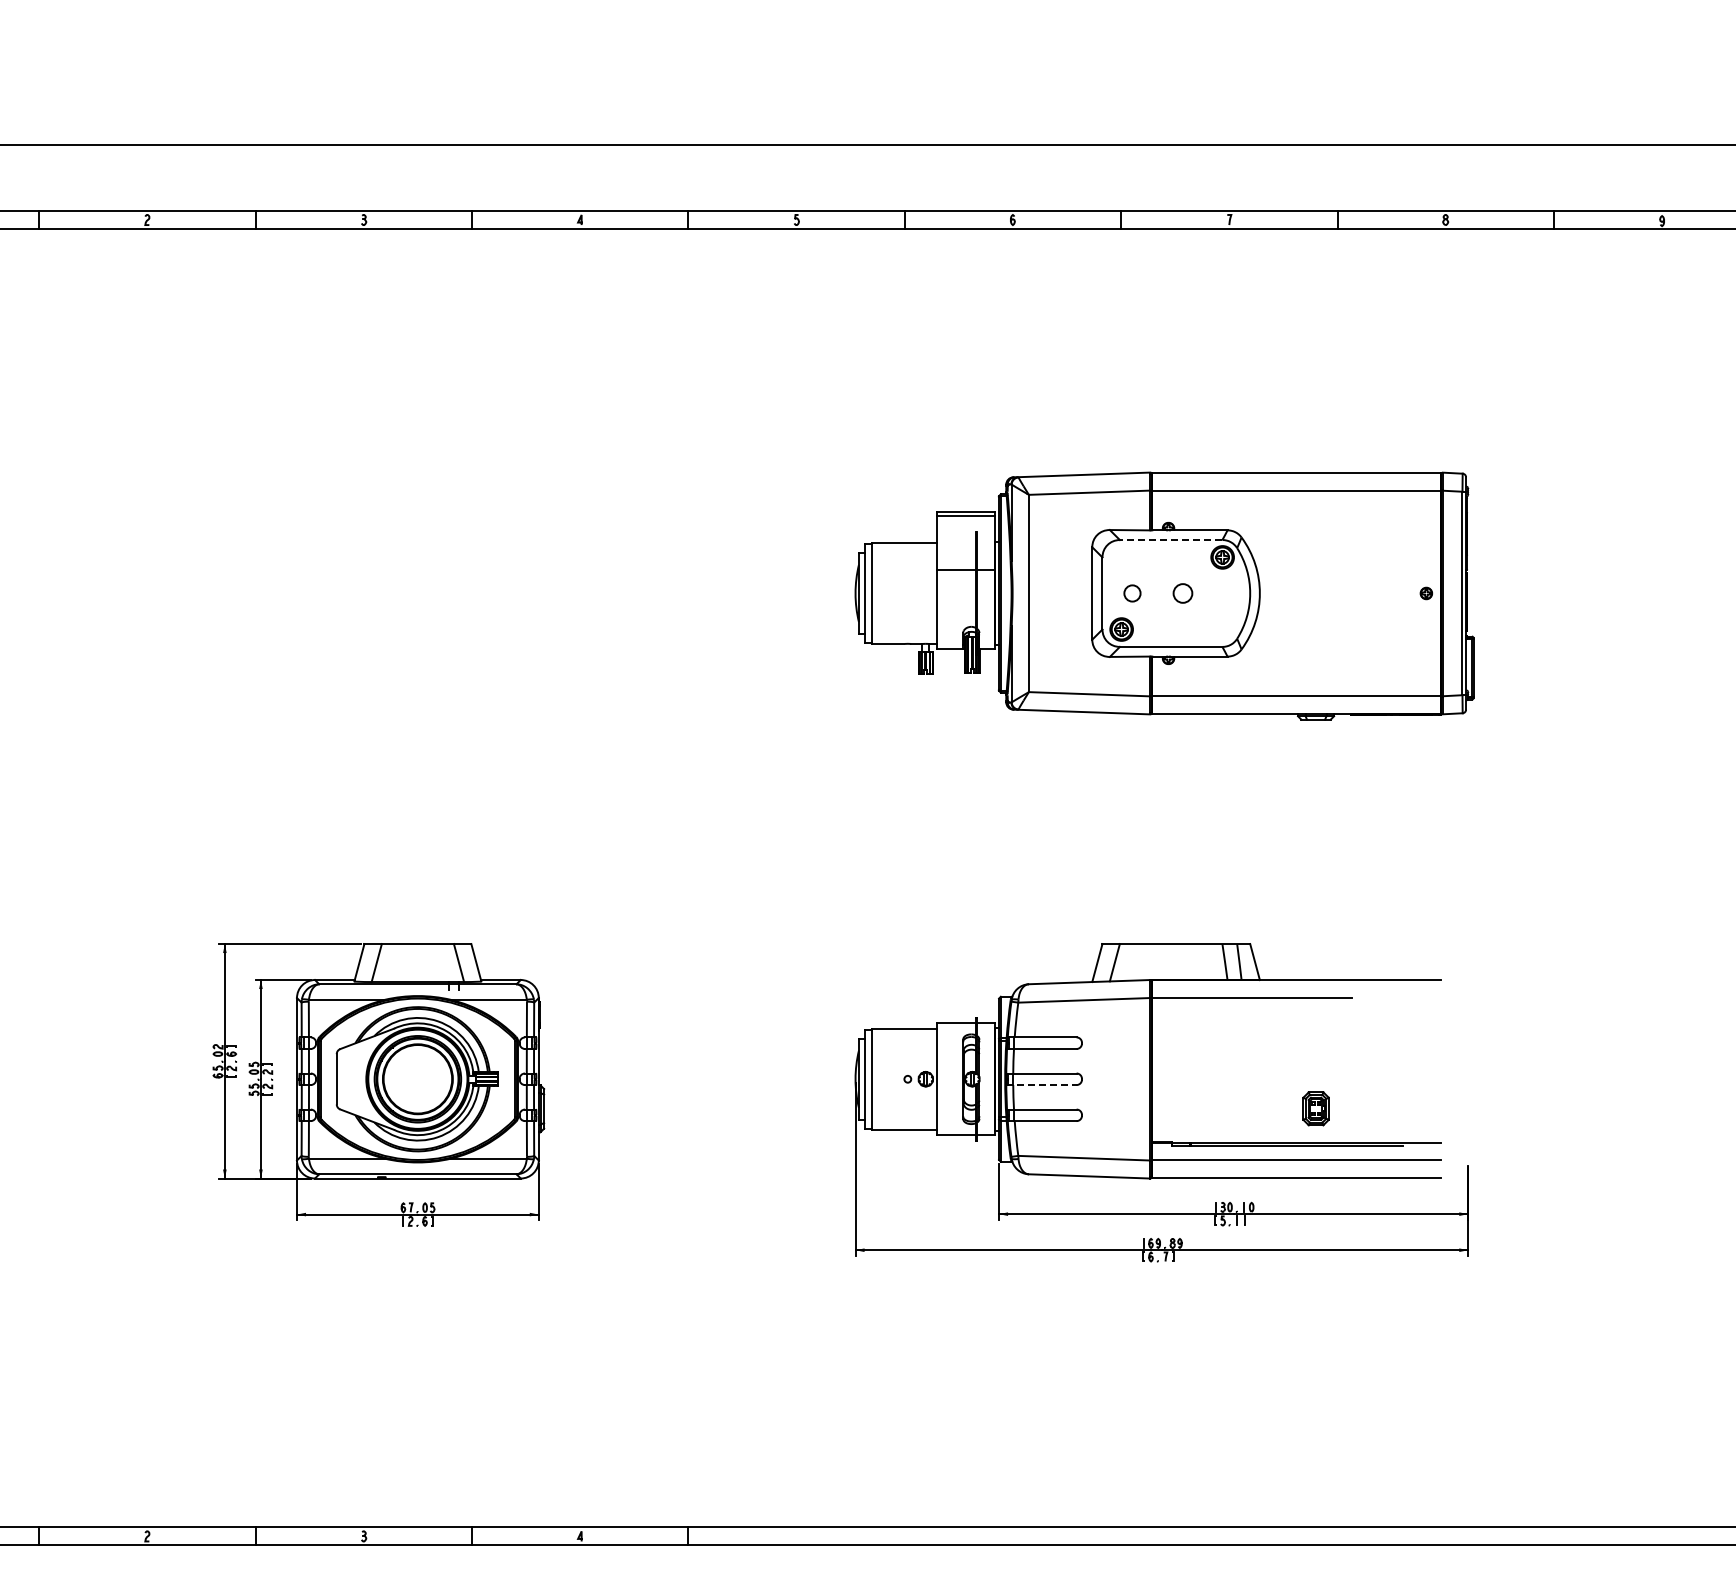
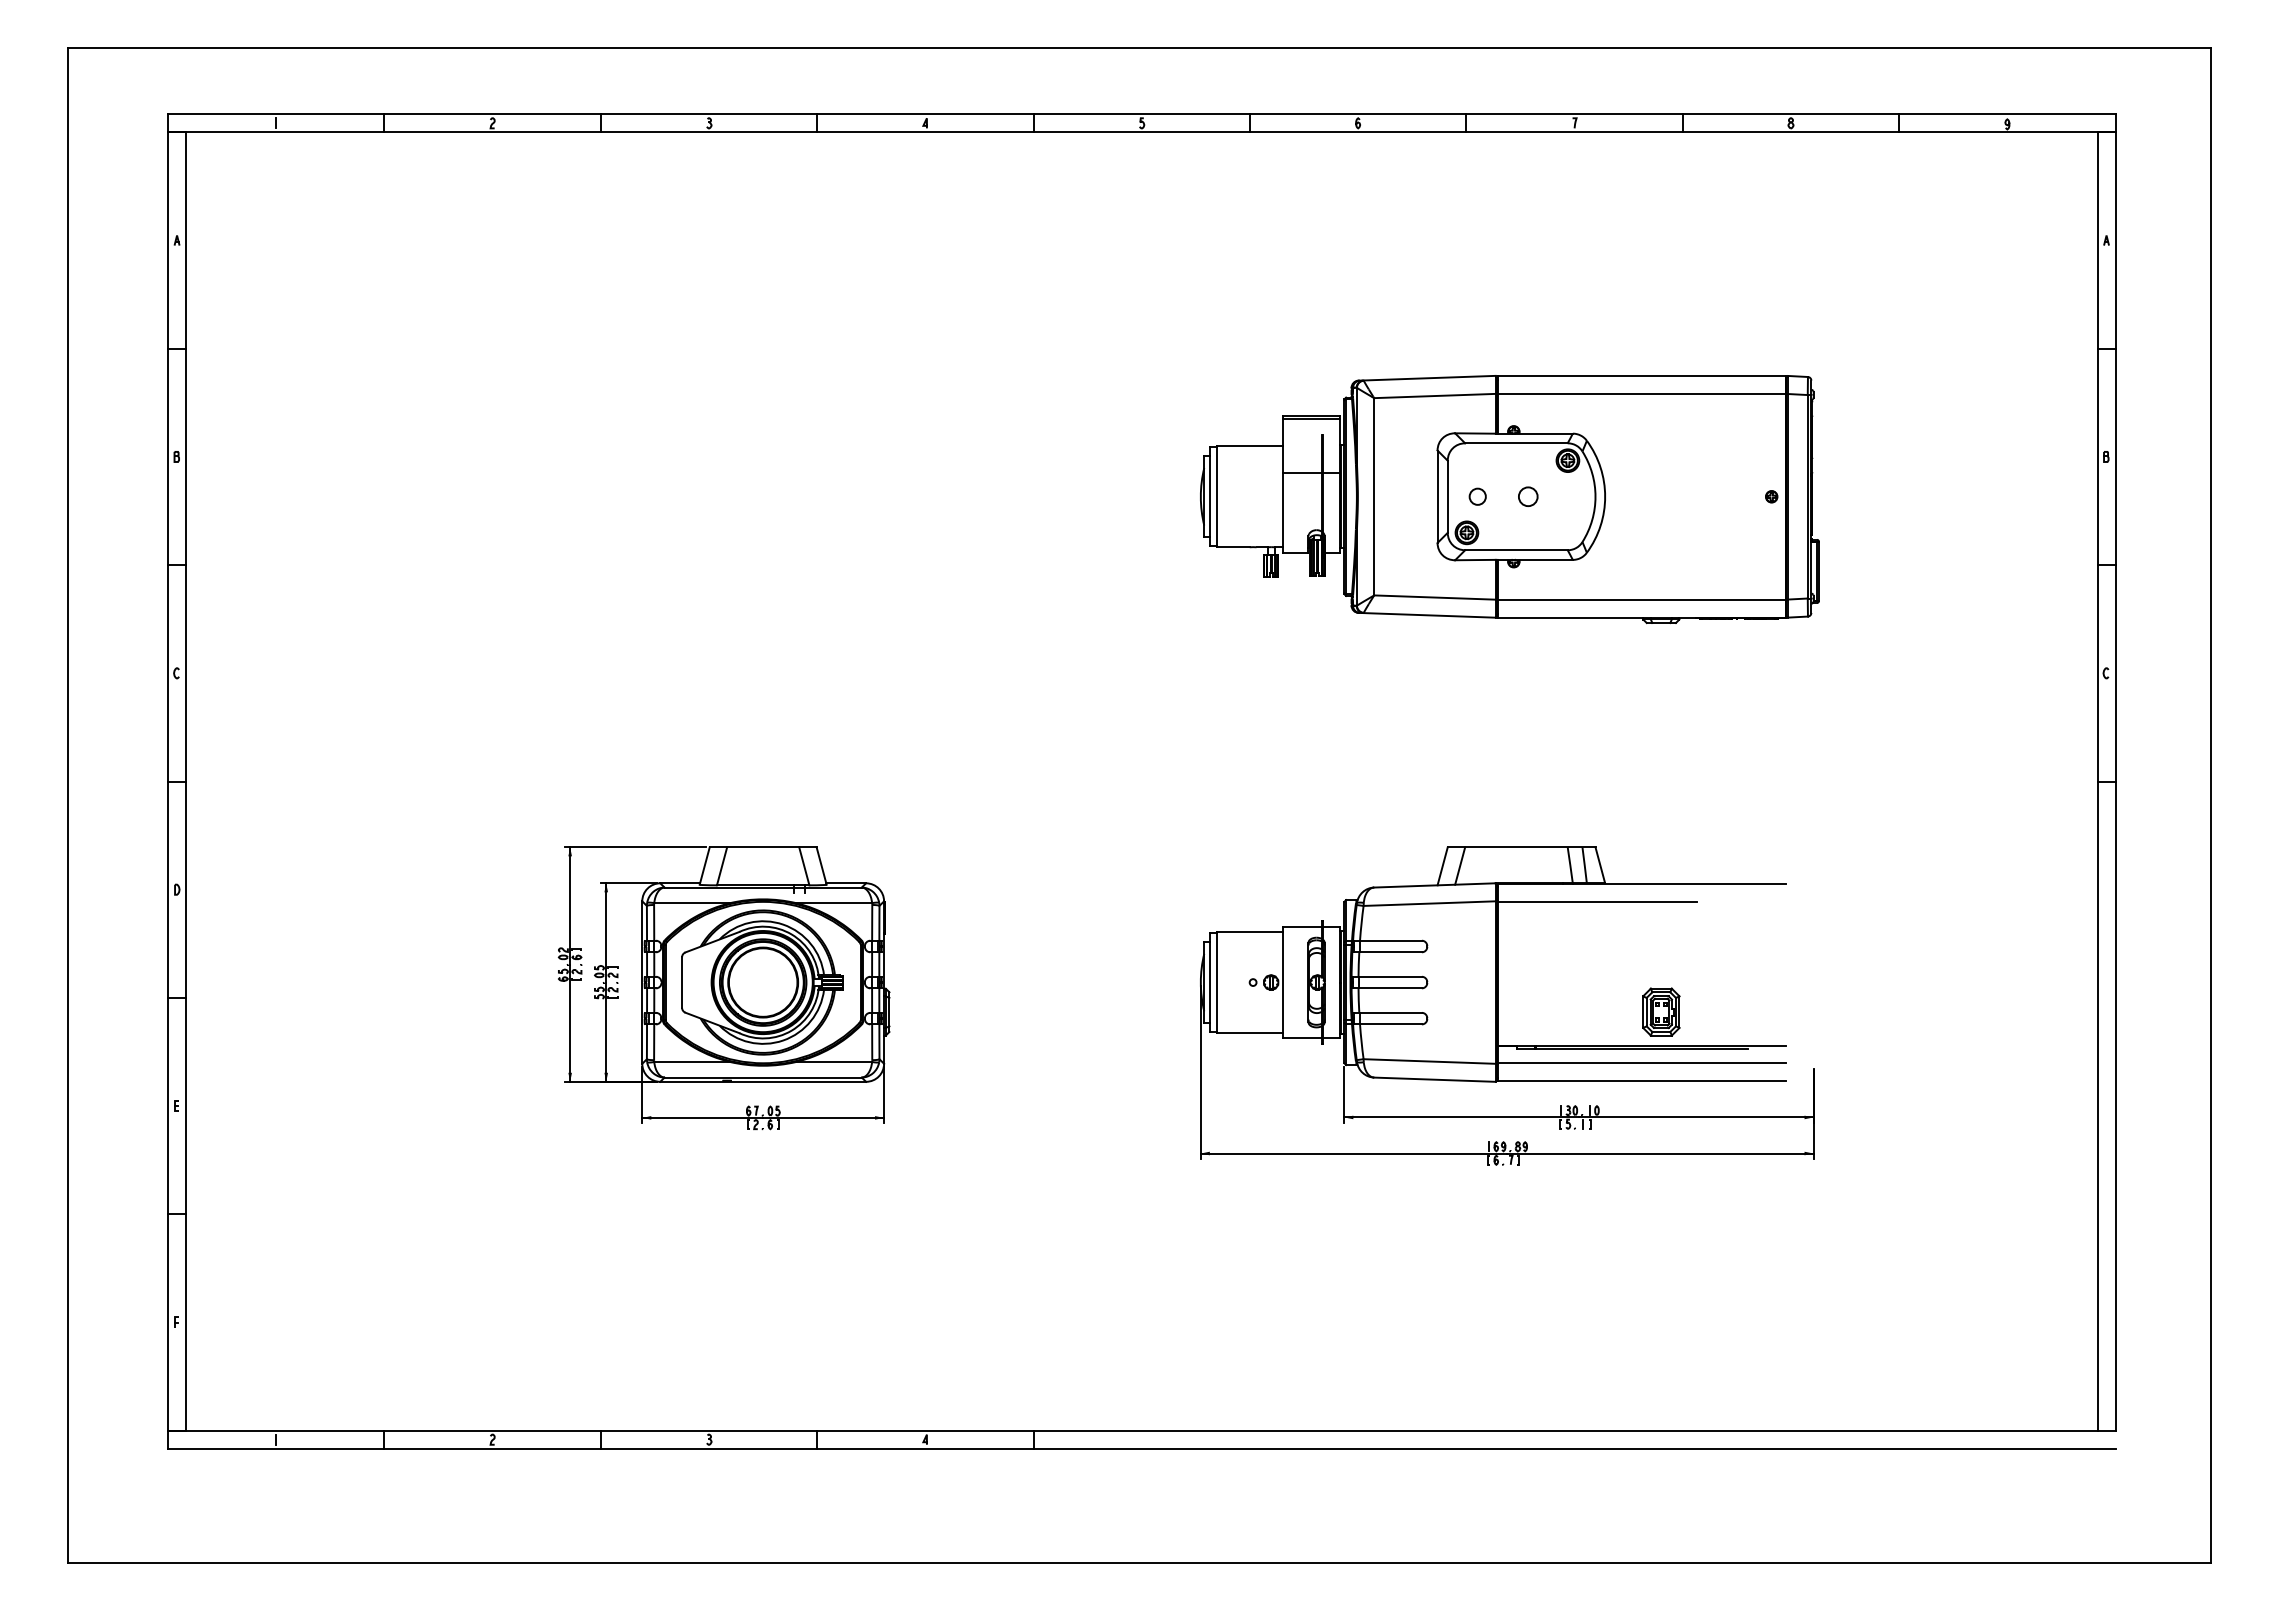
line: (1170, 540) -> (1515, 443), dashed -> solid
line: (1042, 1085) -> (1387, 988), dashed -> solid
part: (1316, 1108) -> (1661, 1011), size x1.43

